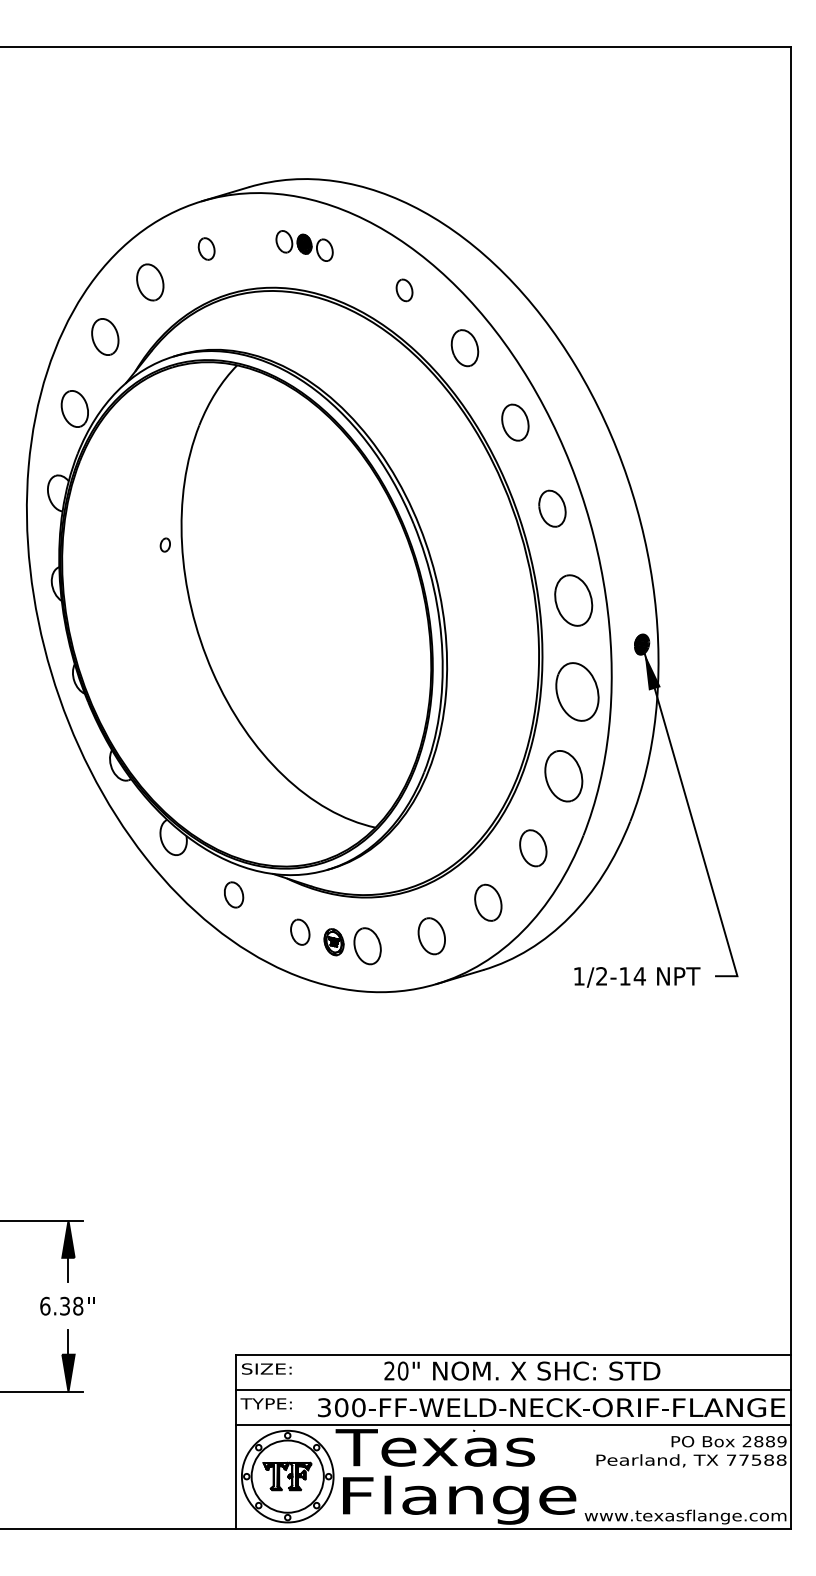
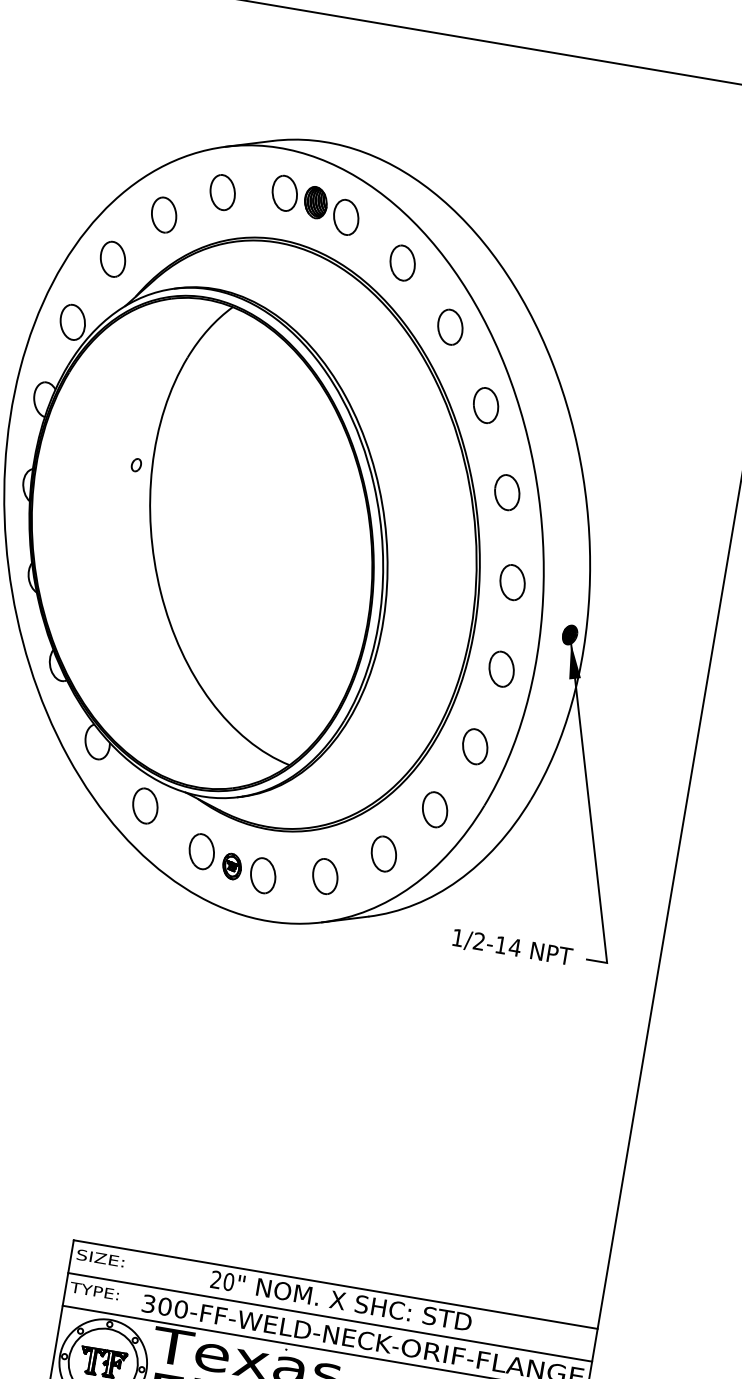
part: (304, 245) -> (315, 204), size x1.67
part: (206, 248) -> (222, 192), size x1.67
part: (404, 290) -> (402, 263), size x1.67
part: (573, 600) -> (512, 582), size x0.71
part: (577, 691) -> (501, 668), size x0.62
part: (563, 776) -> (474, 746), size x0.71
part: (233, 894) -> (144, 805), size x1.43
part: (300, 932) -> (202, 852), size x1.43

